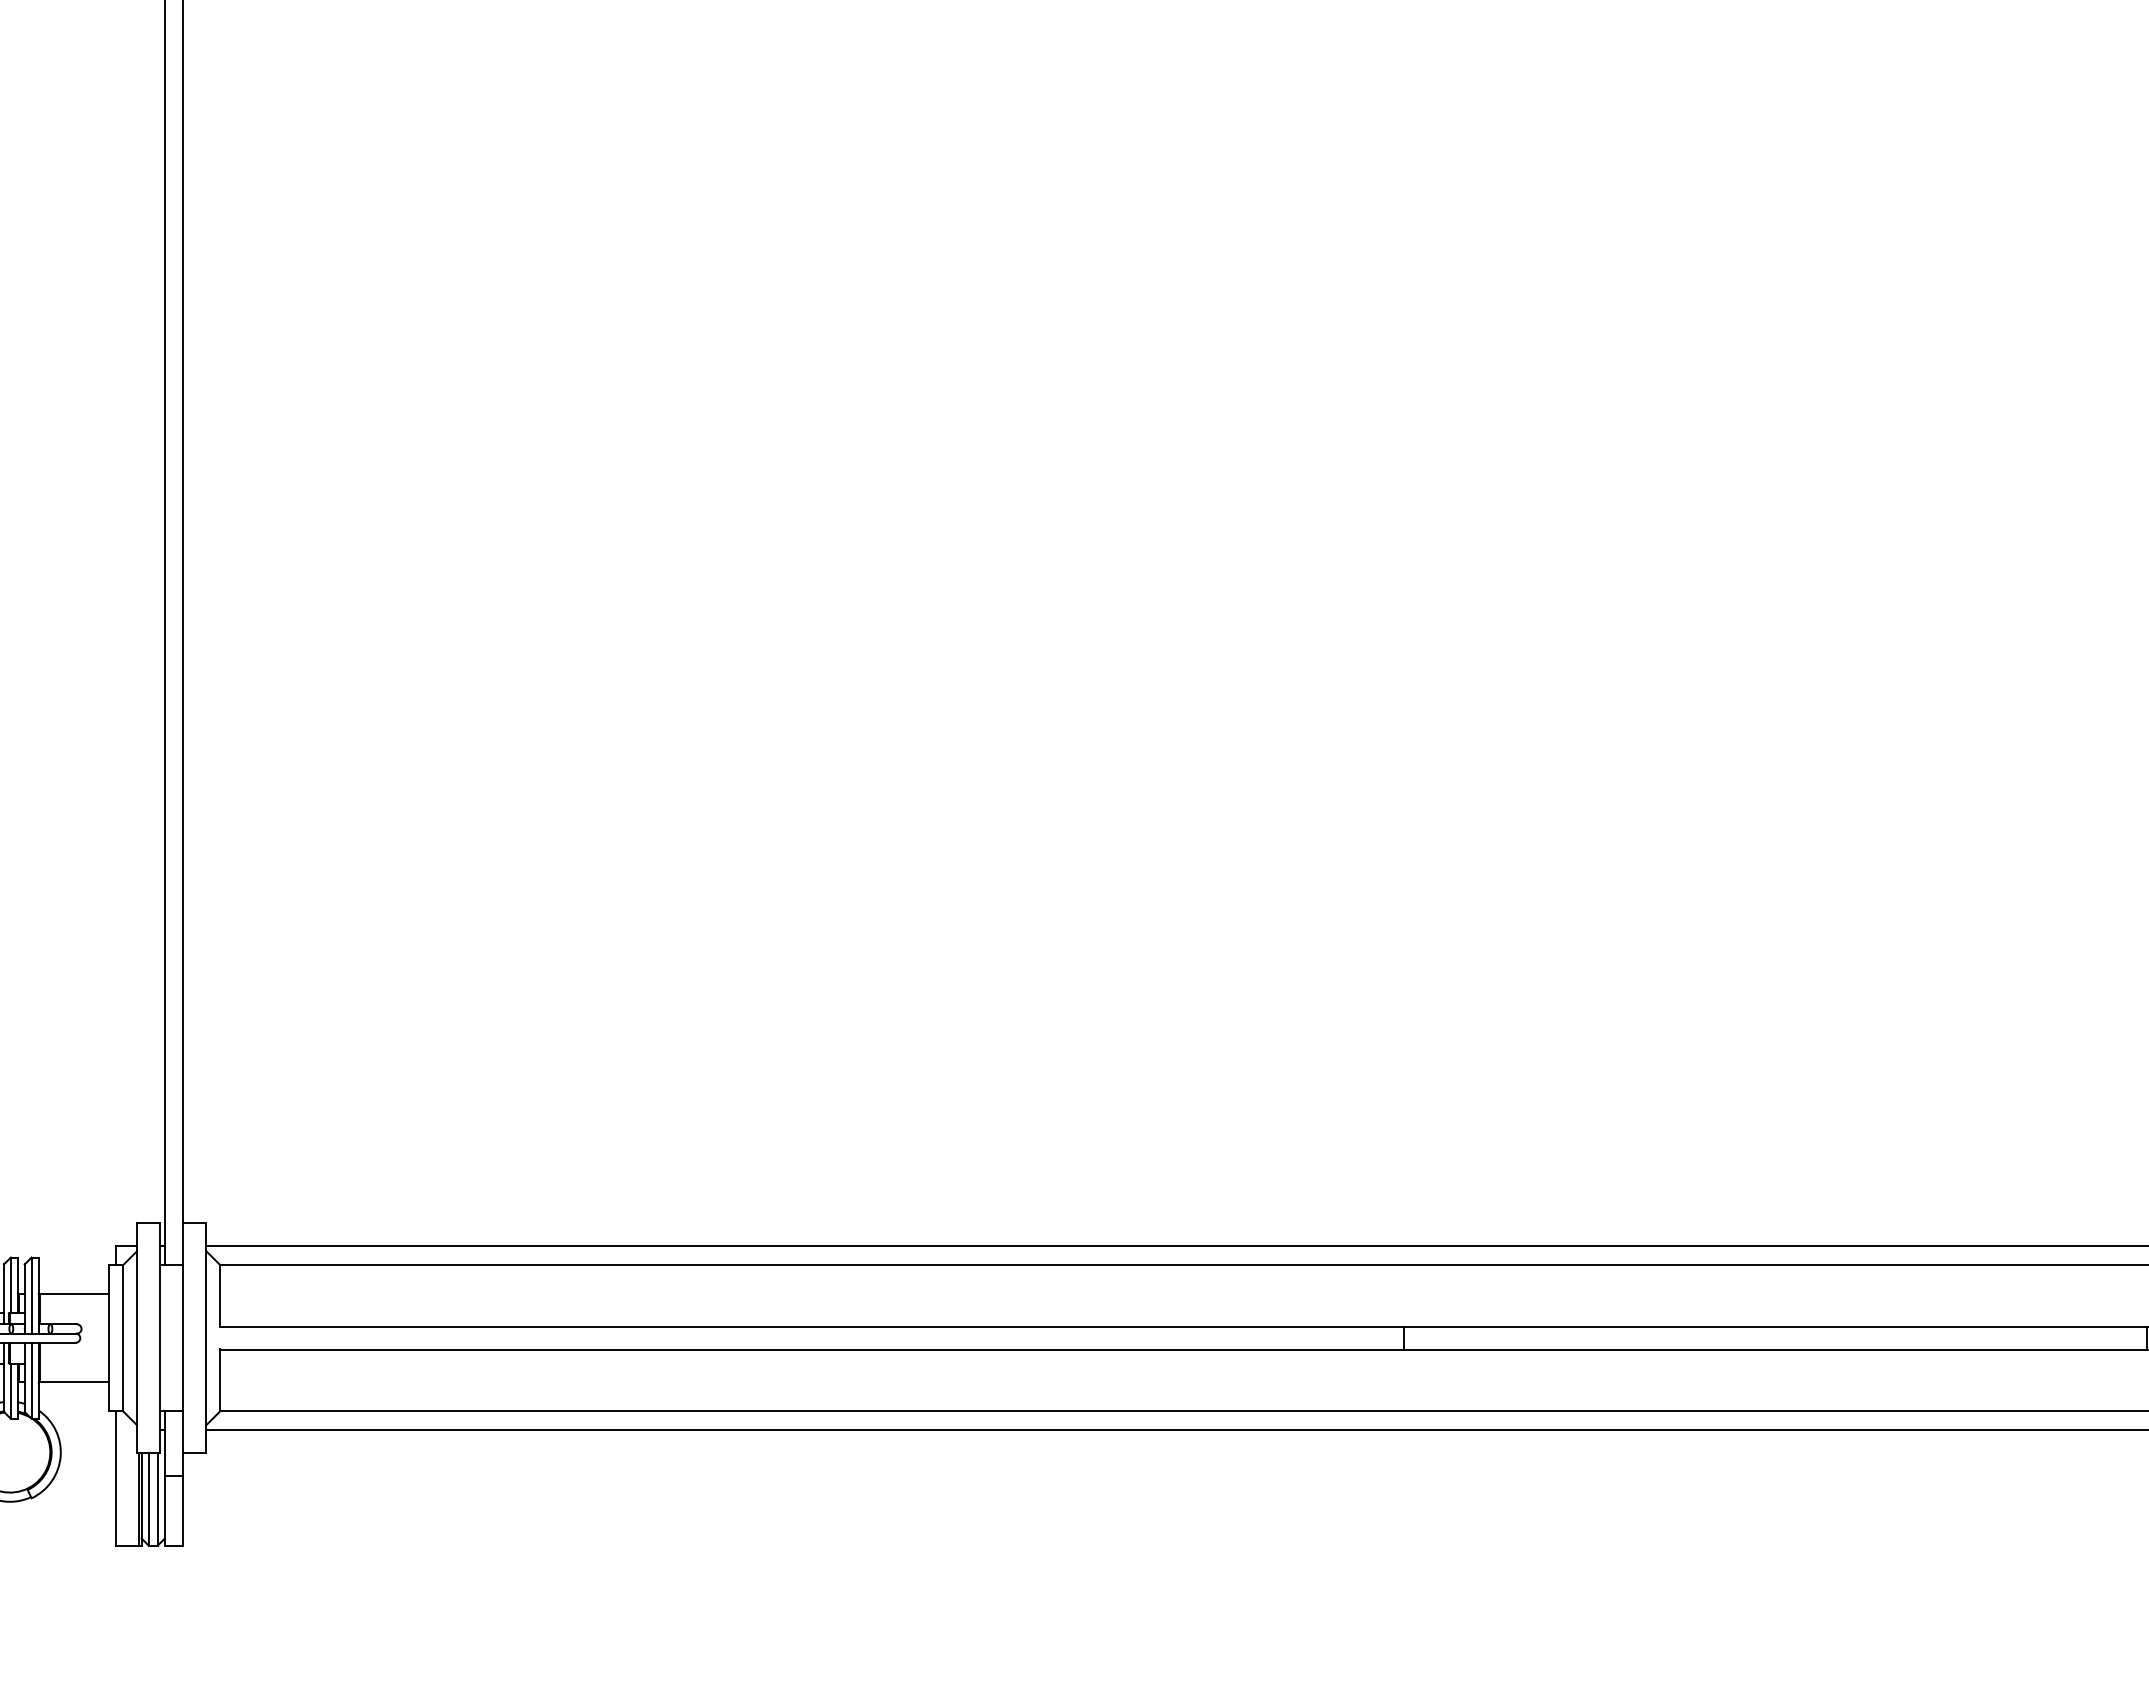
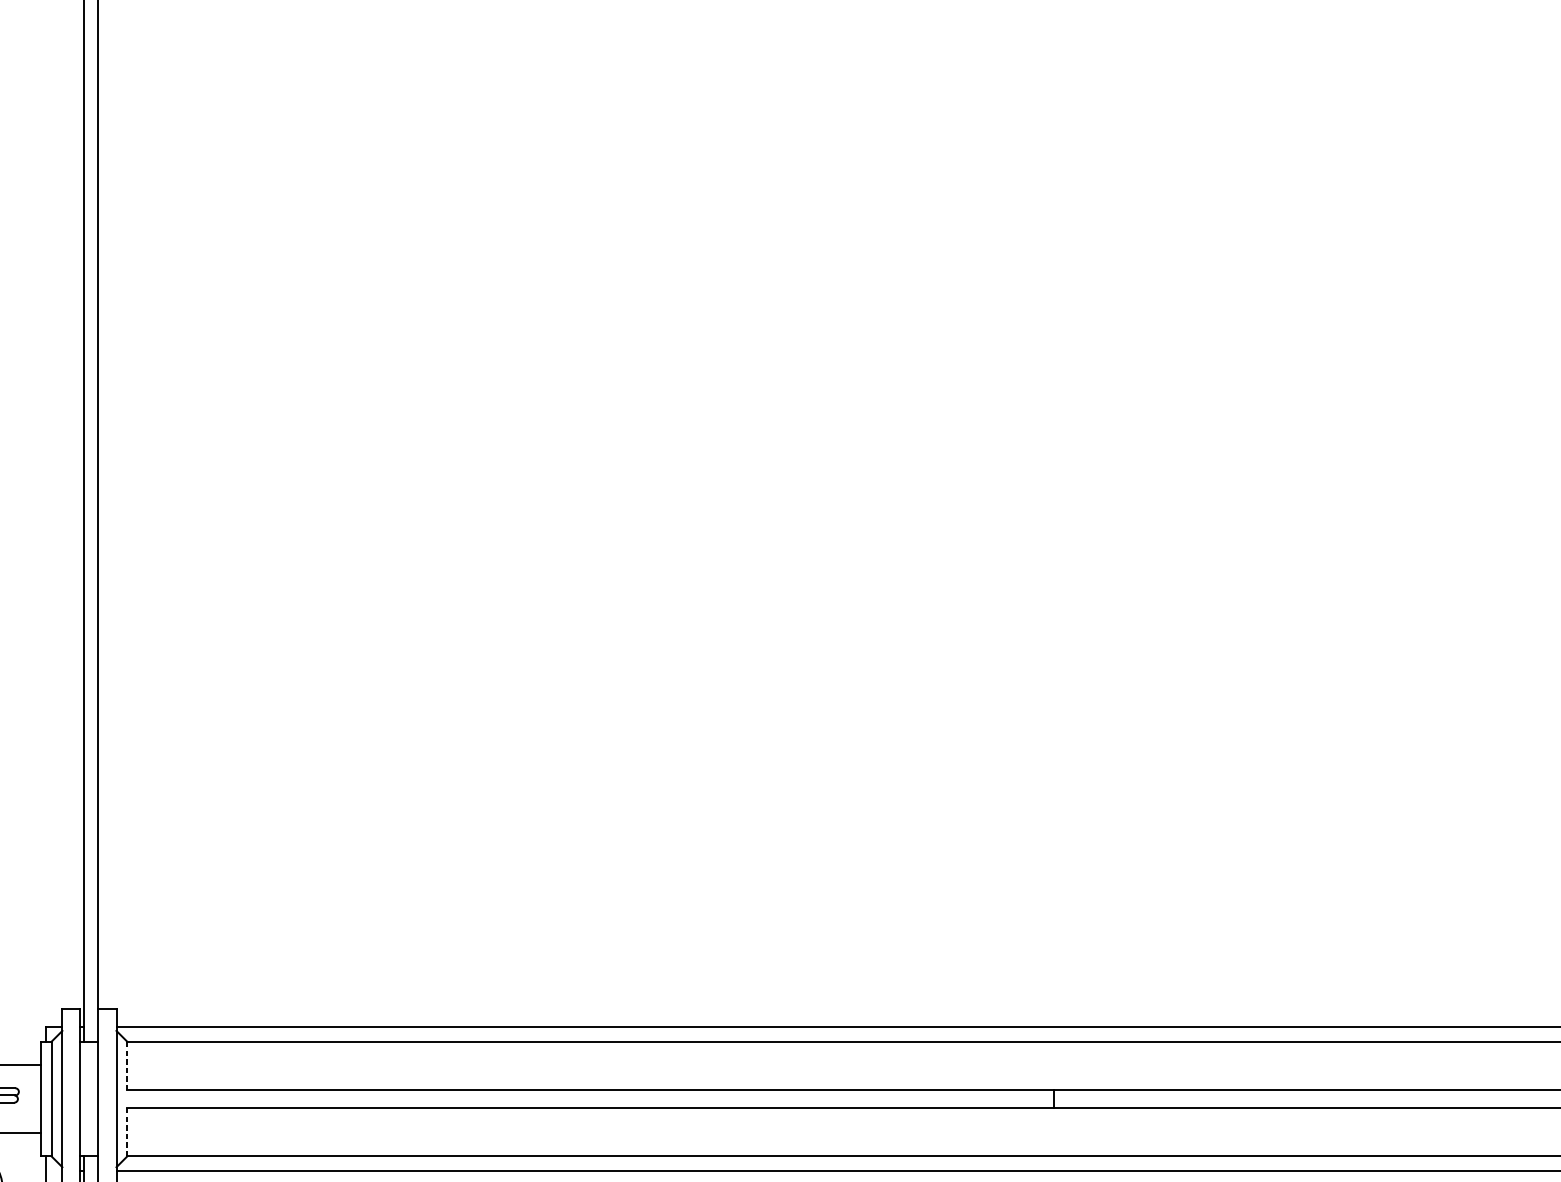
line: (220, 1295) -> (127, 1065), solid -> dashed
line: (220, 1380) -> (127, 1132), solid -> dashed

